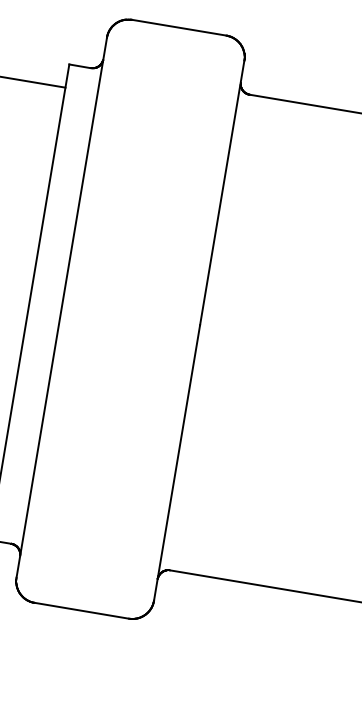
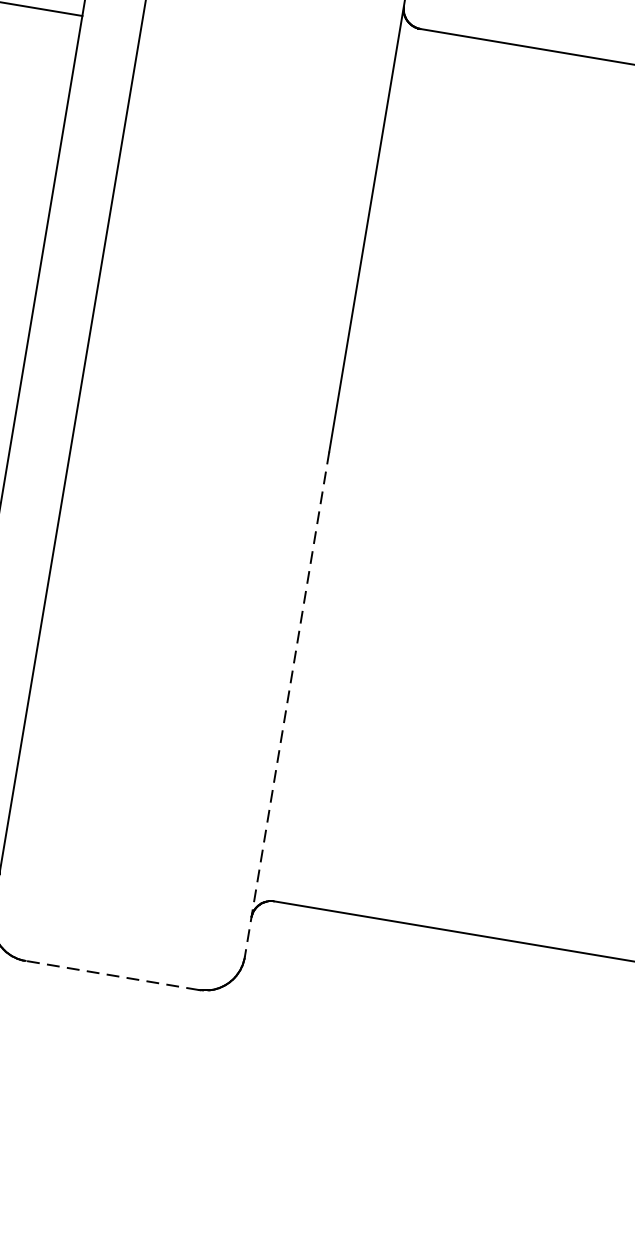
line: (177, 462) -> (287, 703), solid -> dashed
line: (81, 610) -> (111, 974), solid -> dashed

